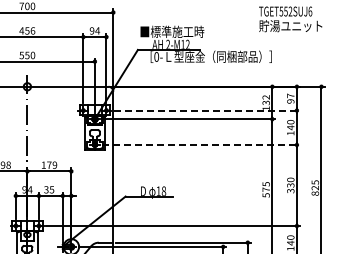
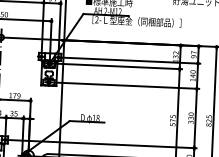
text: (156, 56) -> (96, 19), 0- -> 2-
line: (207, 110) -> (132, 60), dashed -> solid
line: (201, 144) -> (127, 85), dashed -> solid

